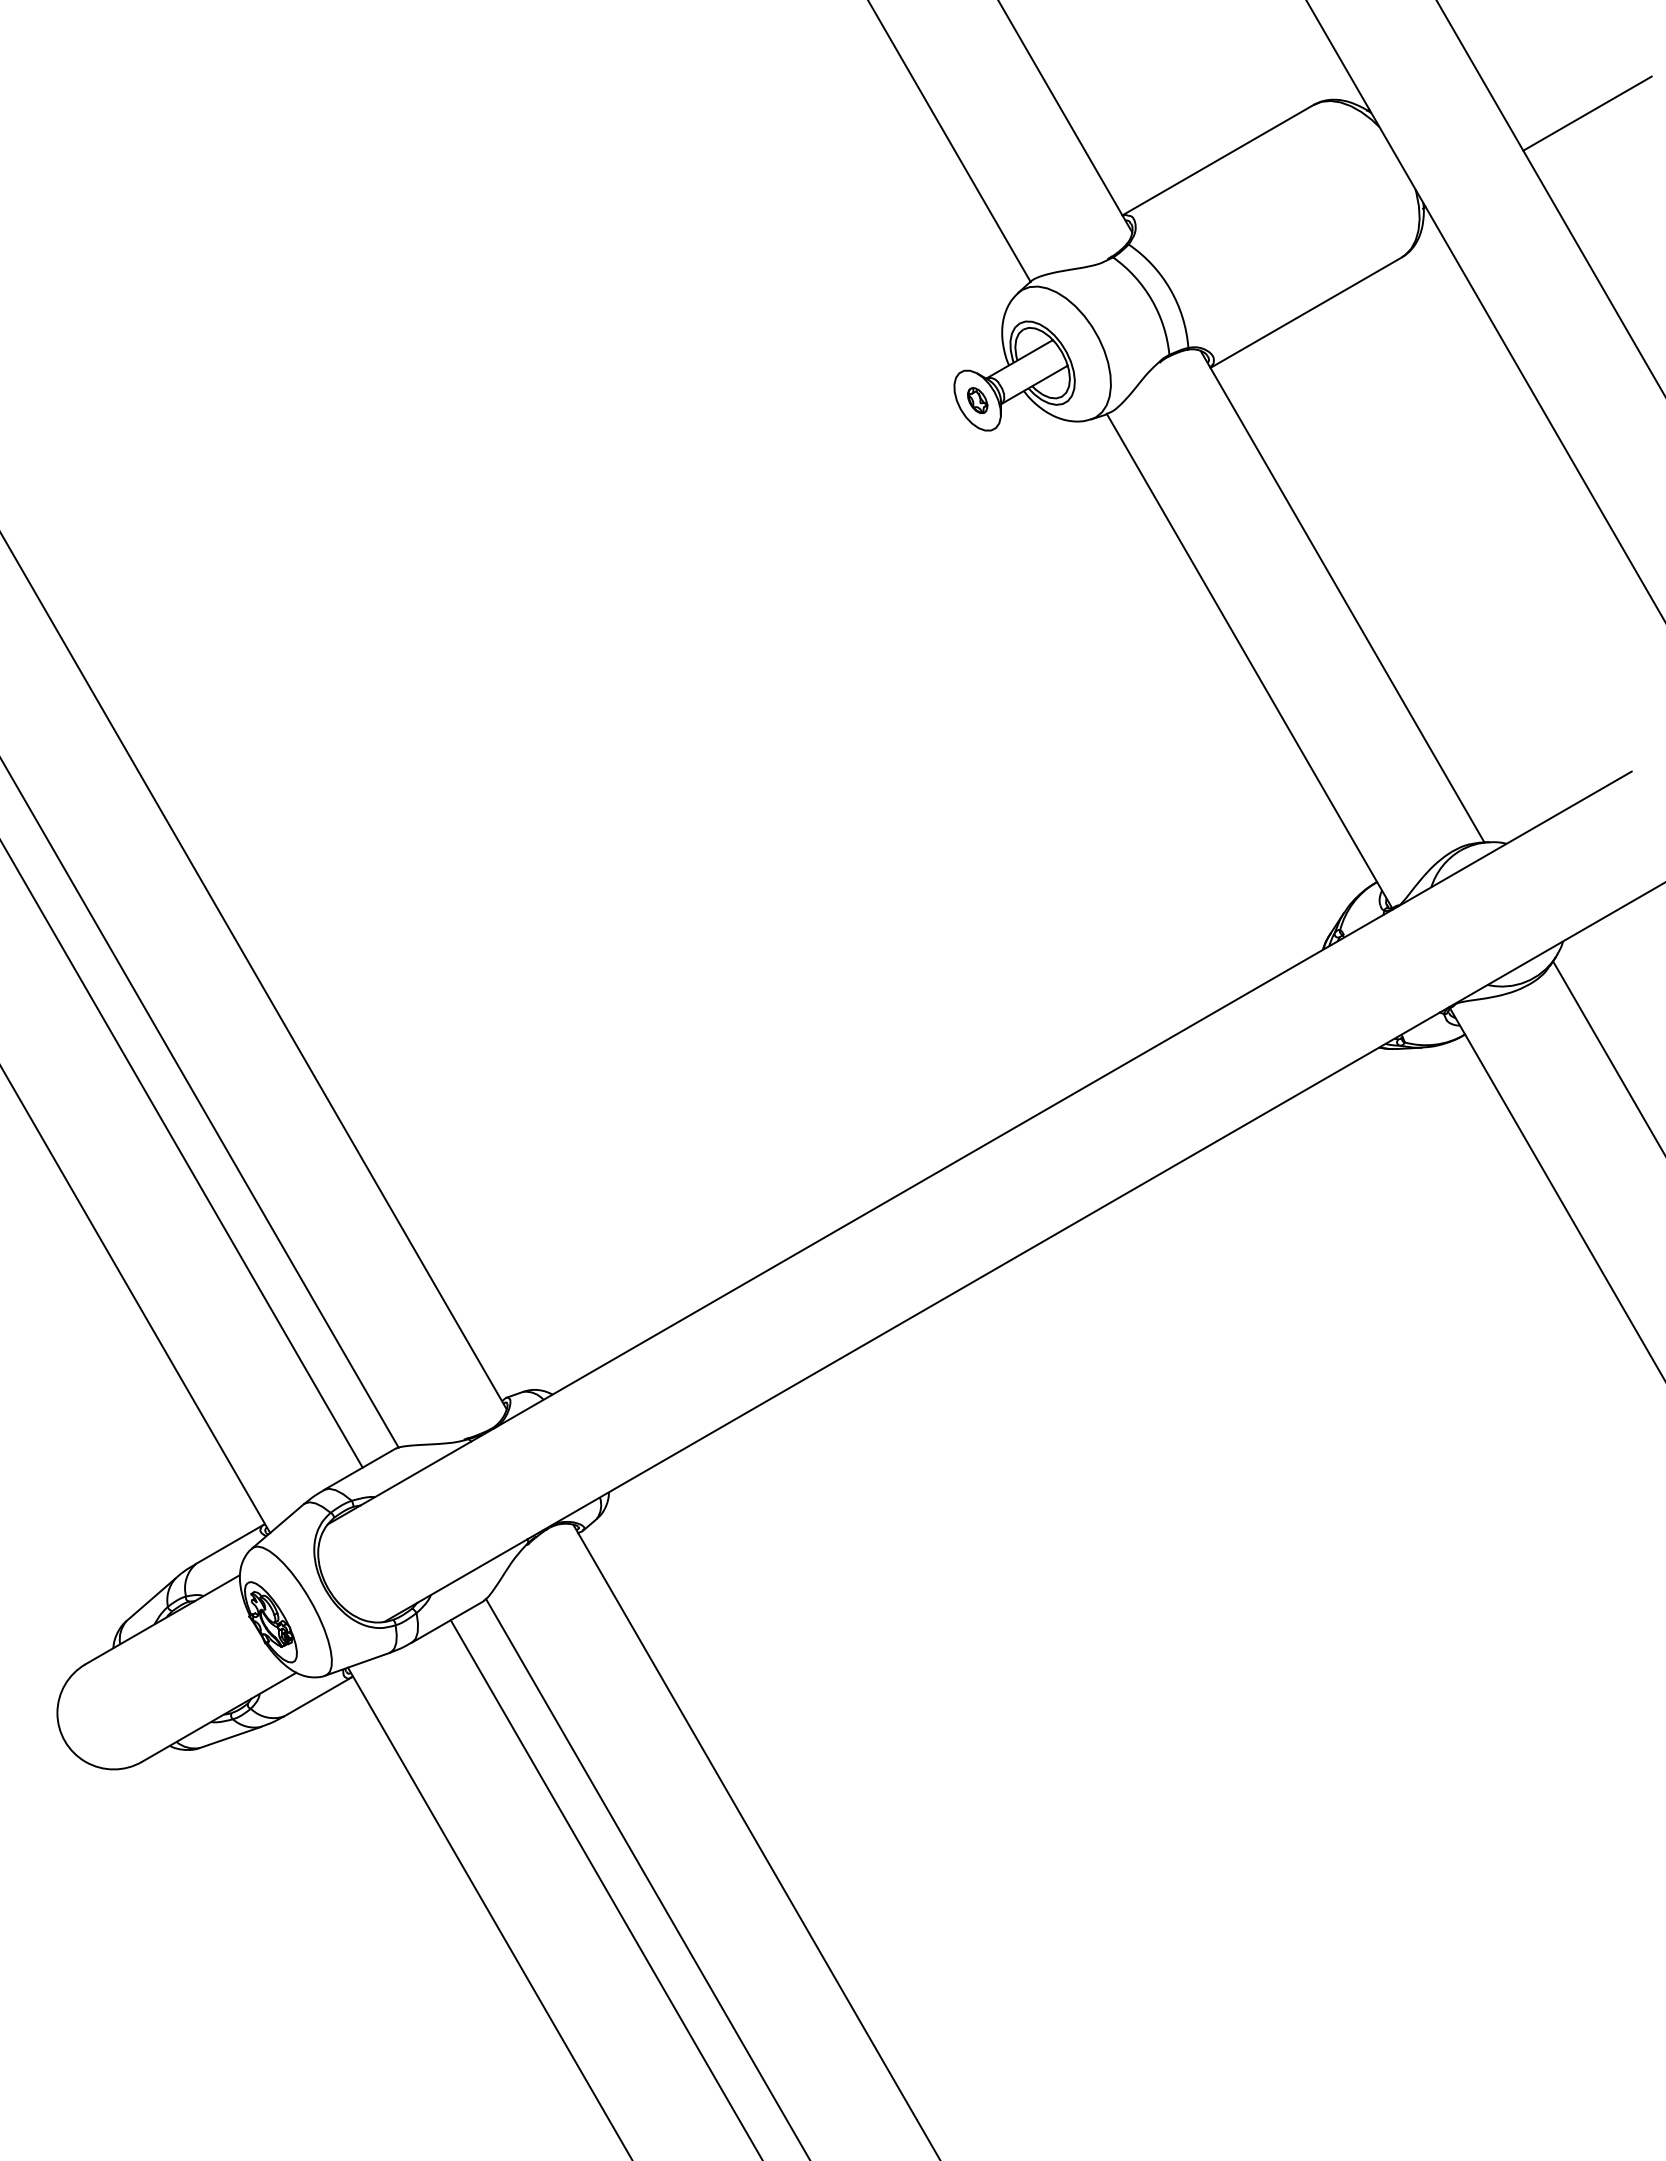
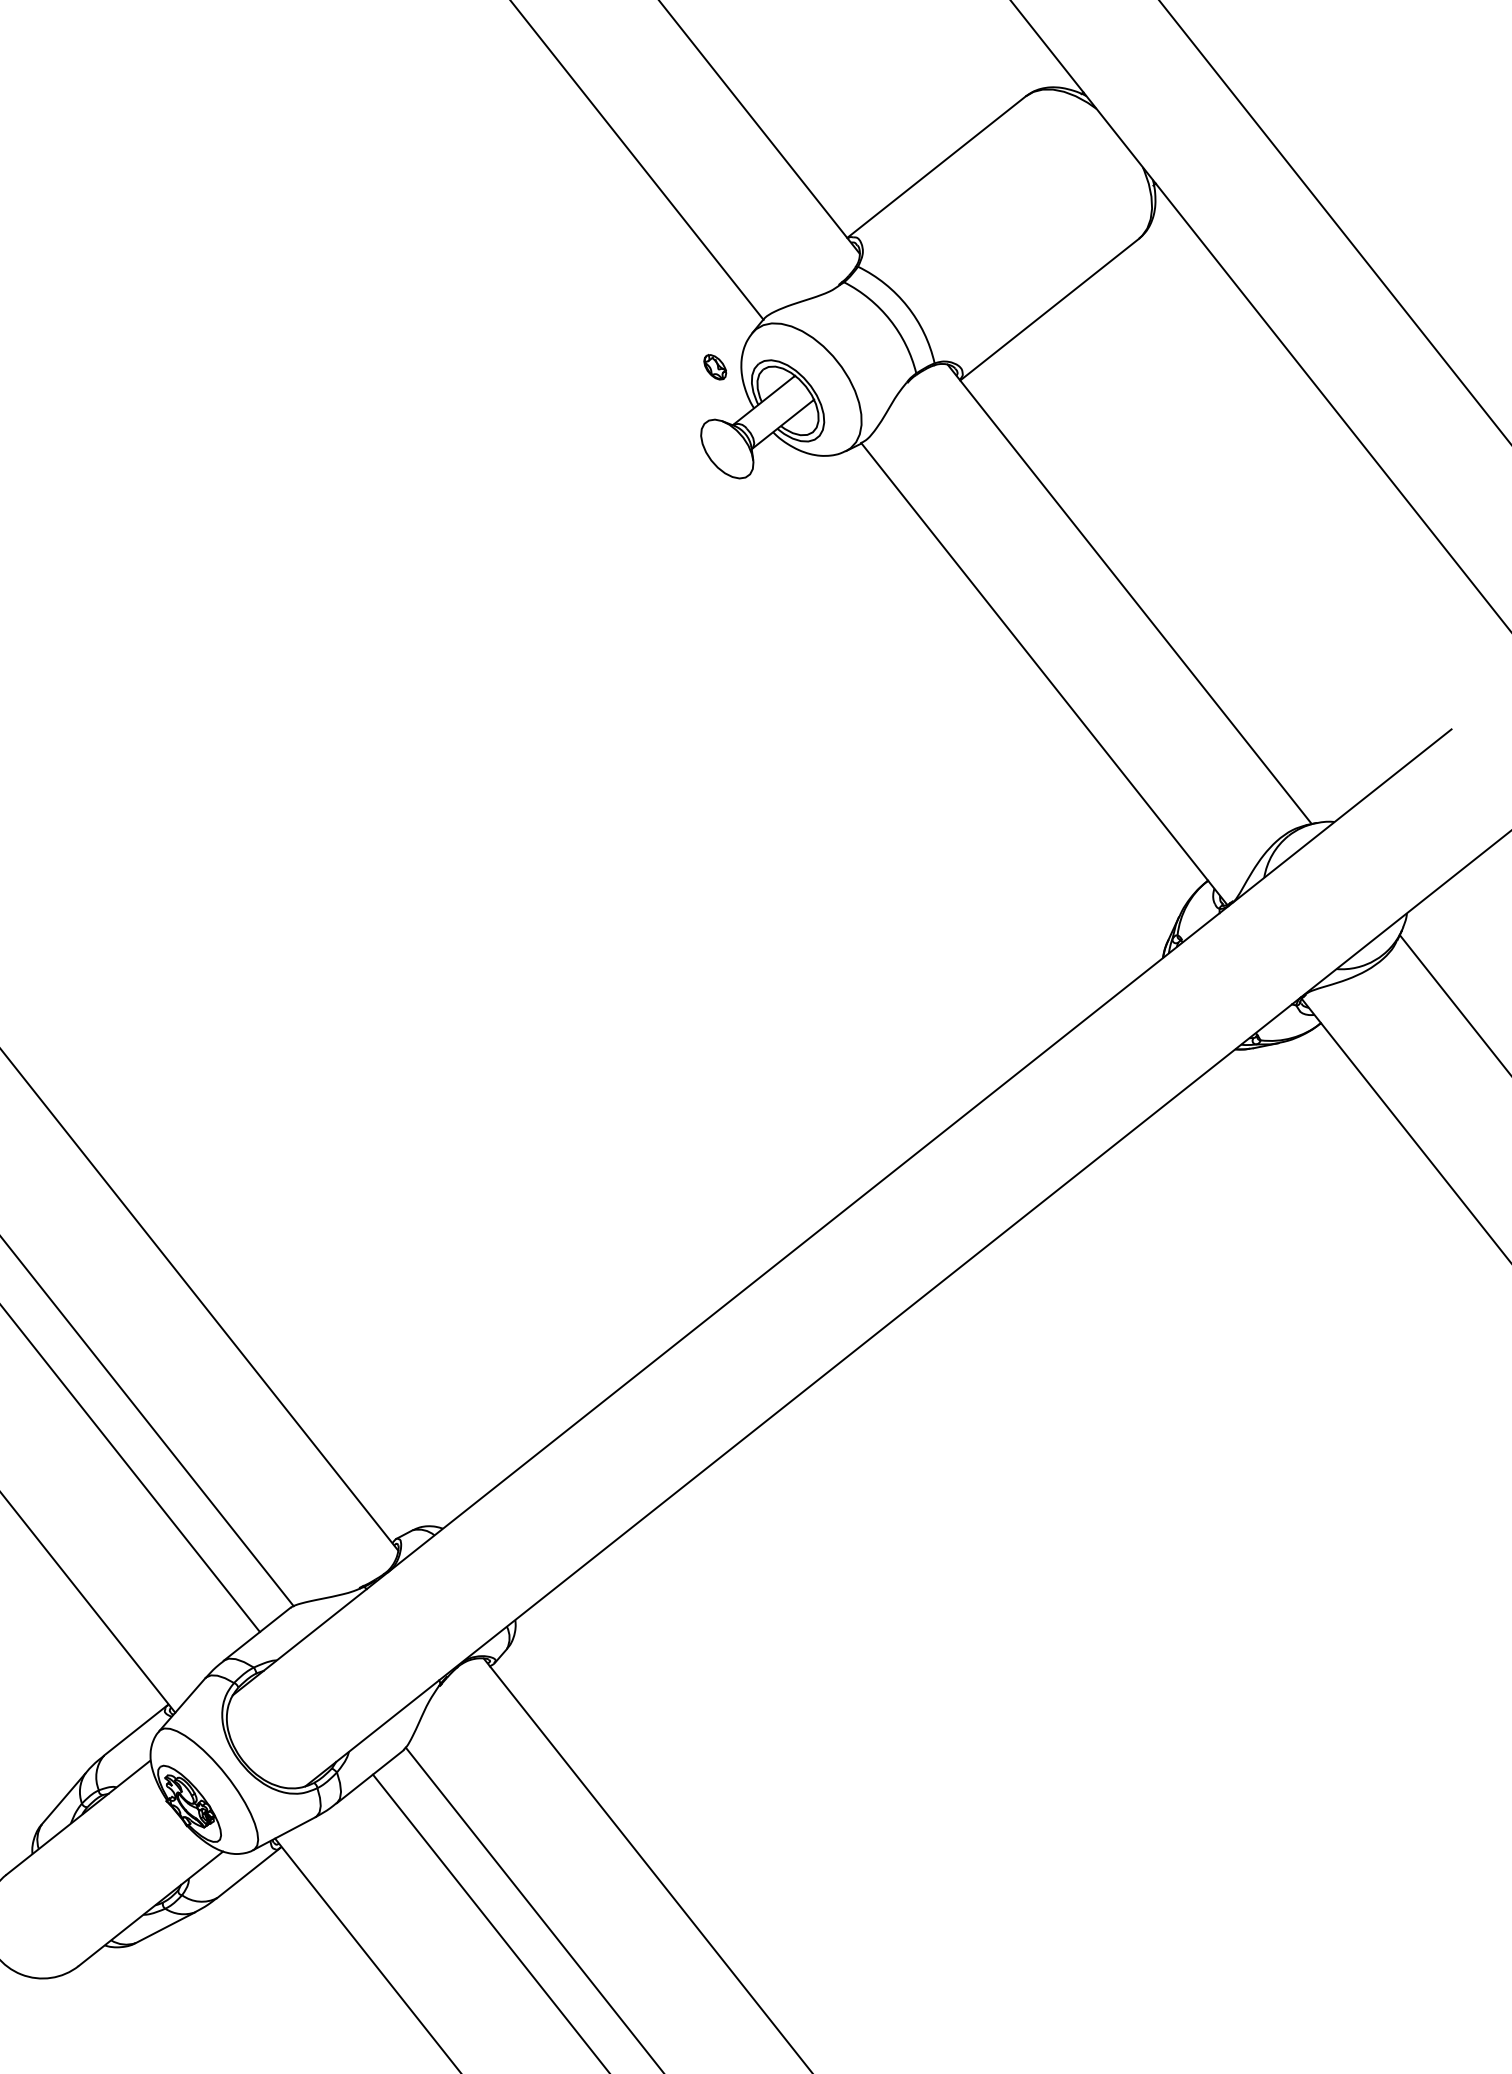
line: (1587, 113) -> (1307, 63), removed
part: (977, 400) -> (715, 367), moved

